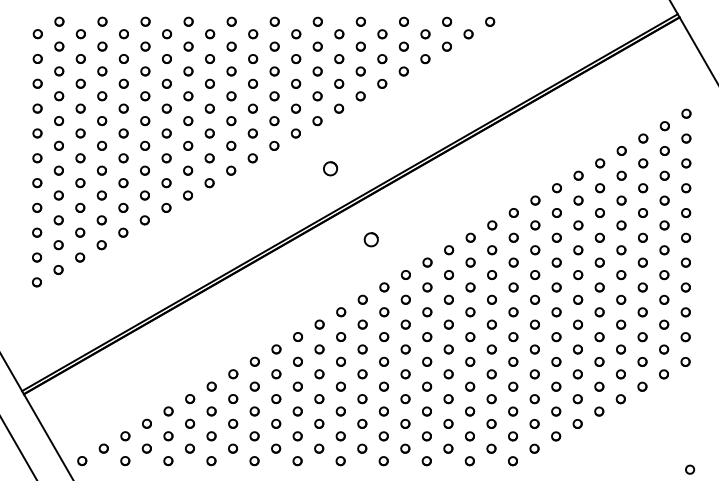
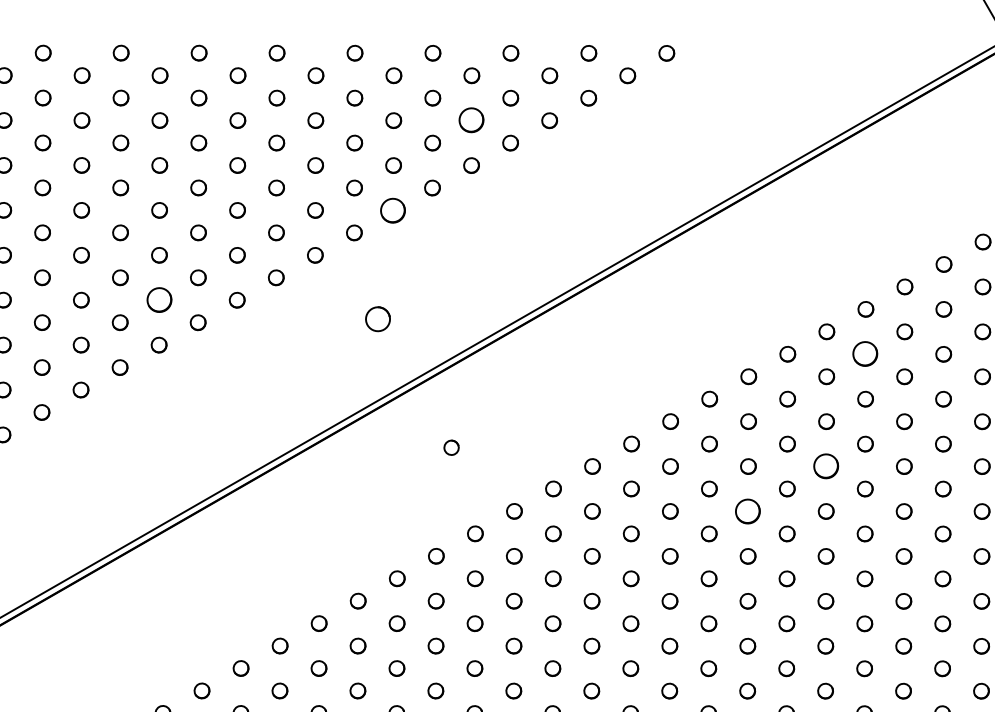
part: (382, 59) -> (472, 121), size x1.6
part: (339, 108) -> (394, 210), size x1.6
part: (209, 158) -> (158, 300), size x1.6
part: (600, 188) -> (866, 354), size x1.6
part: (370, 239) -> (450, 447), size x0.6
part: (578, 250) -> (826, 467), size x1.6
part: (535, 274) -> (748, 510), size x1.6

